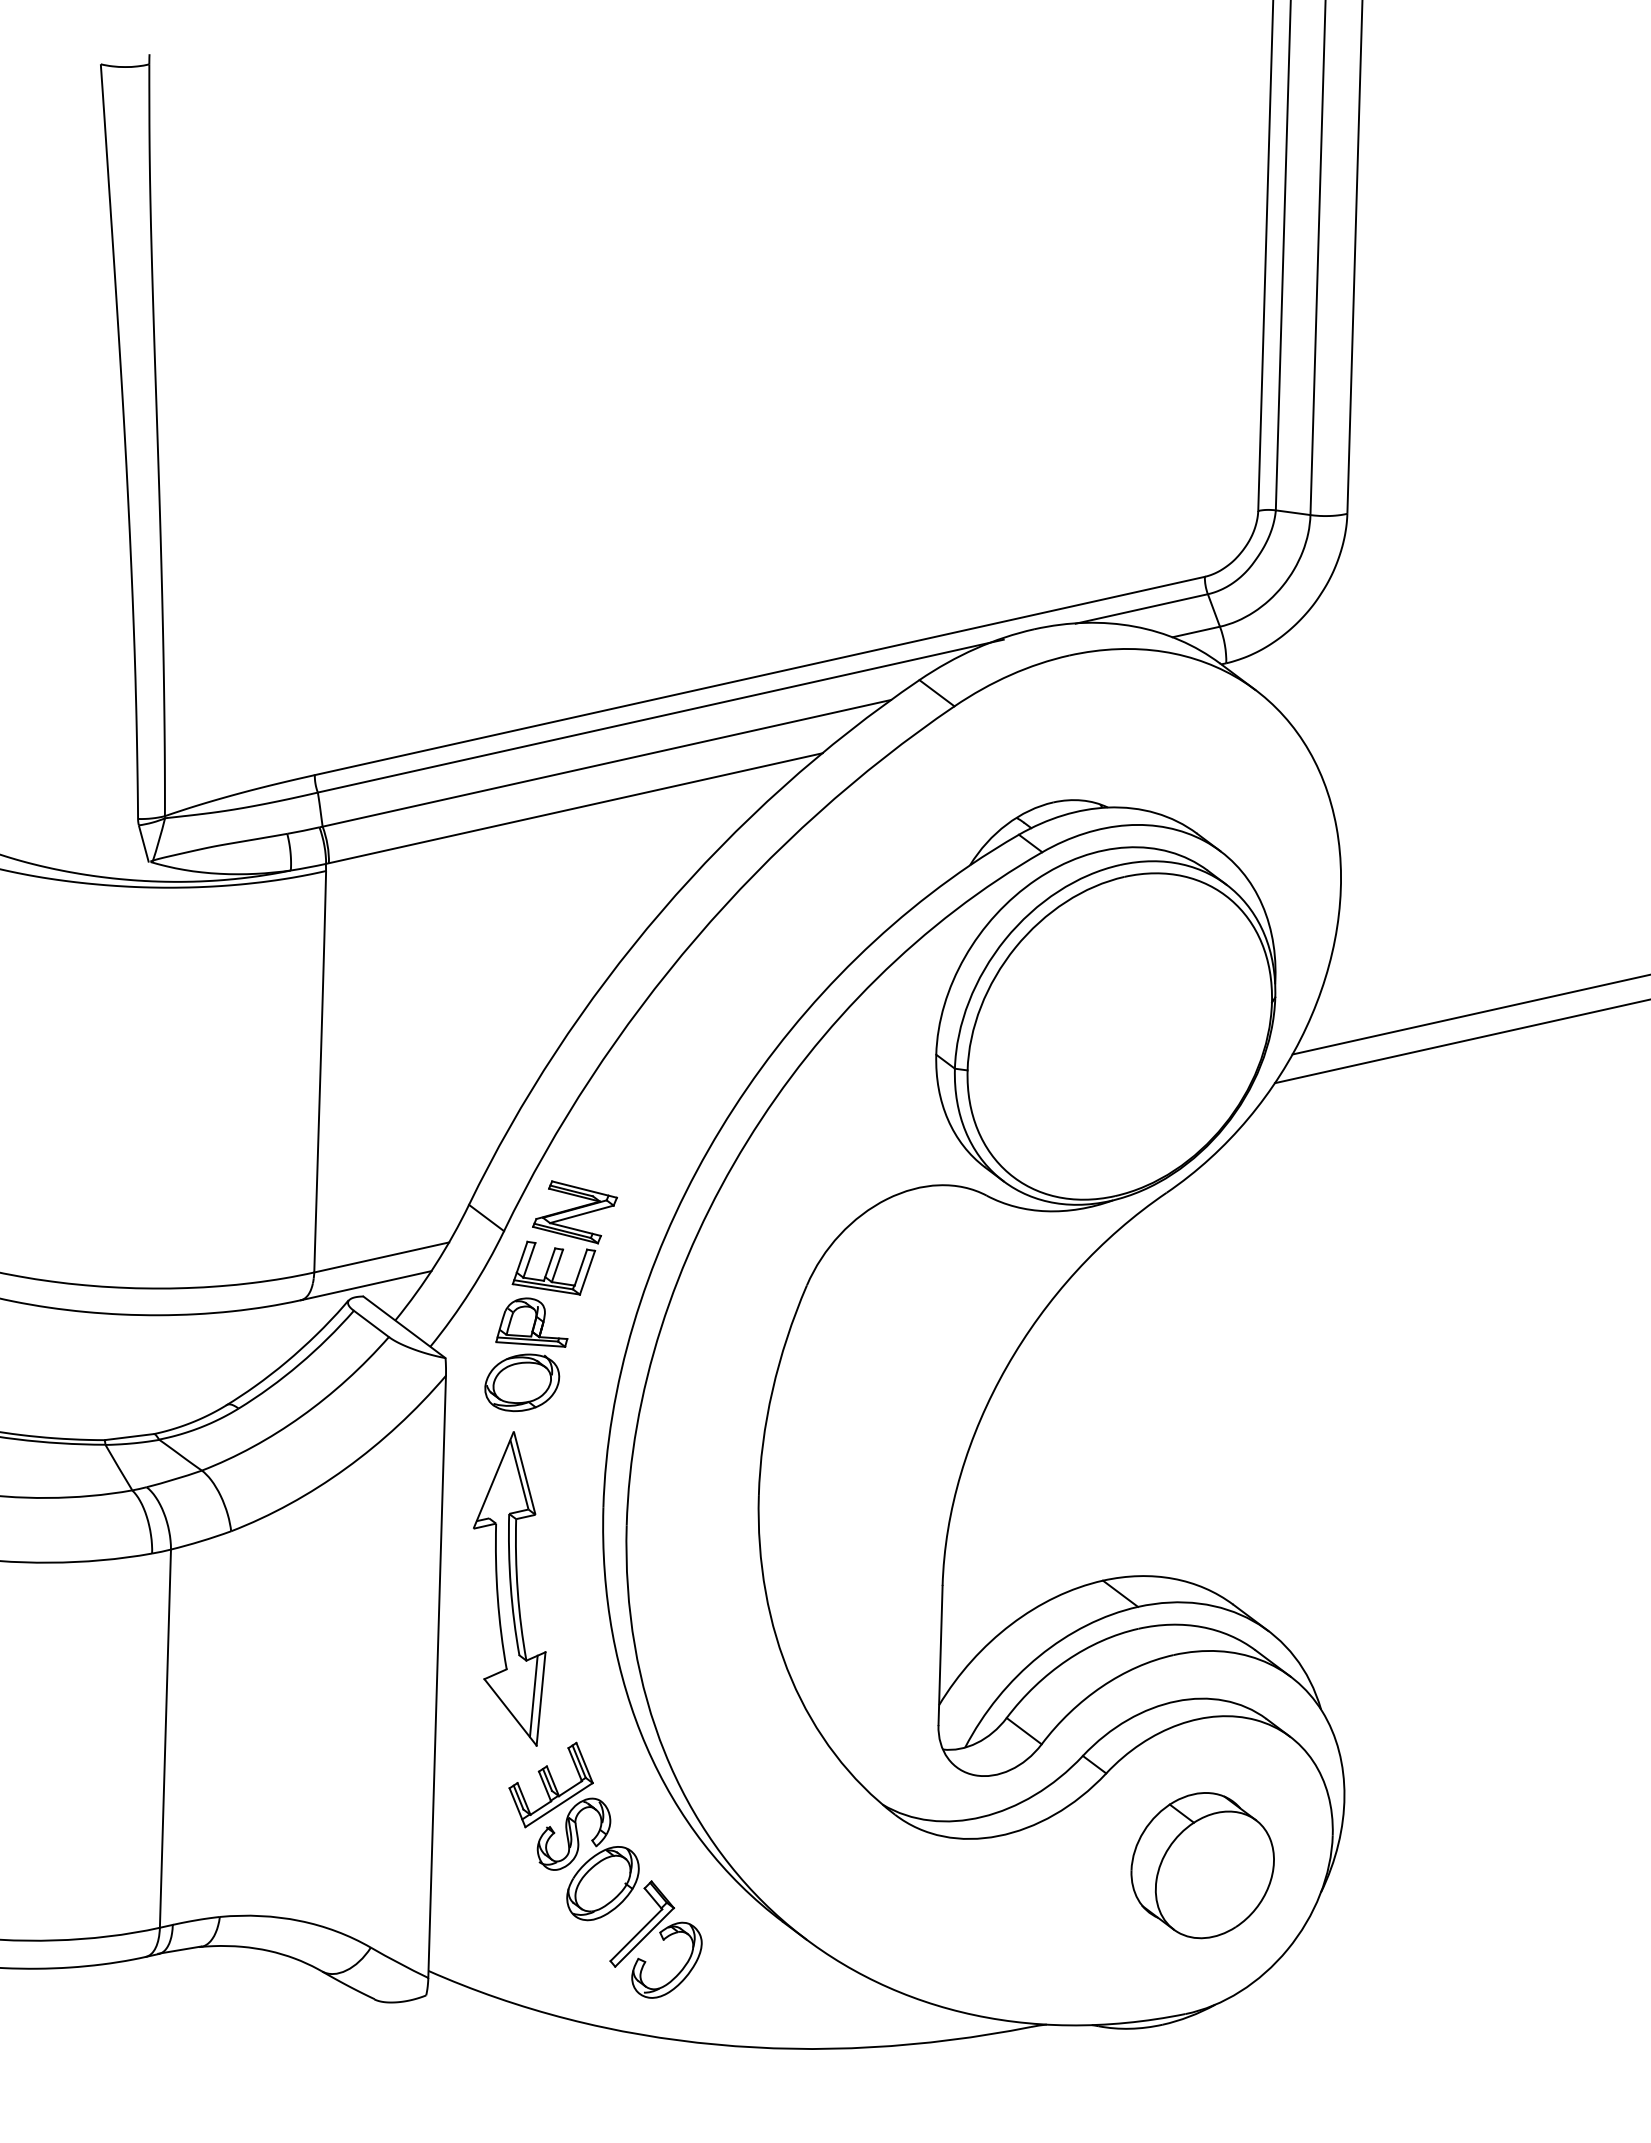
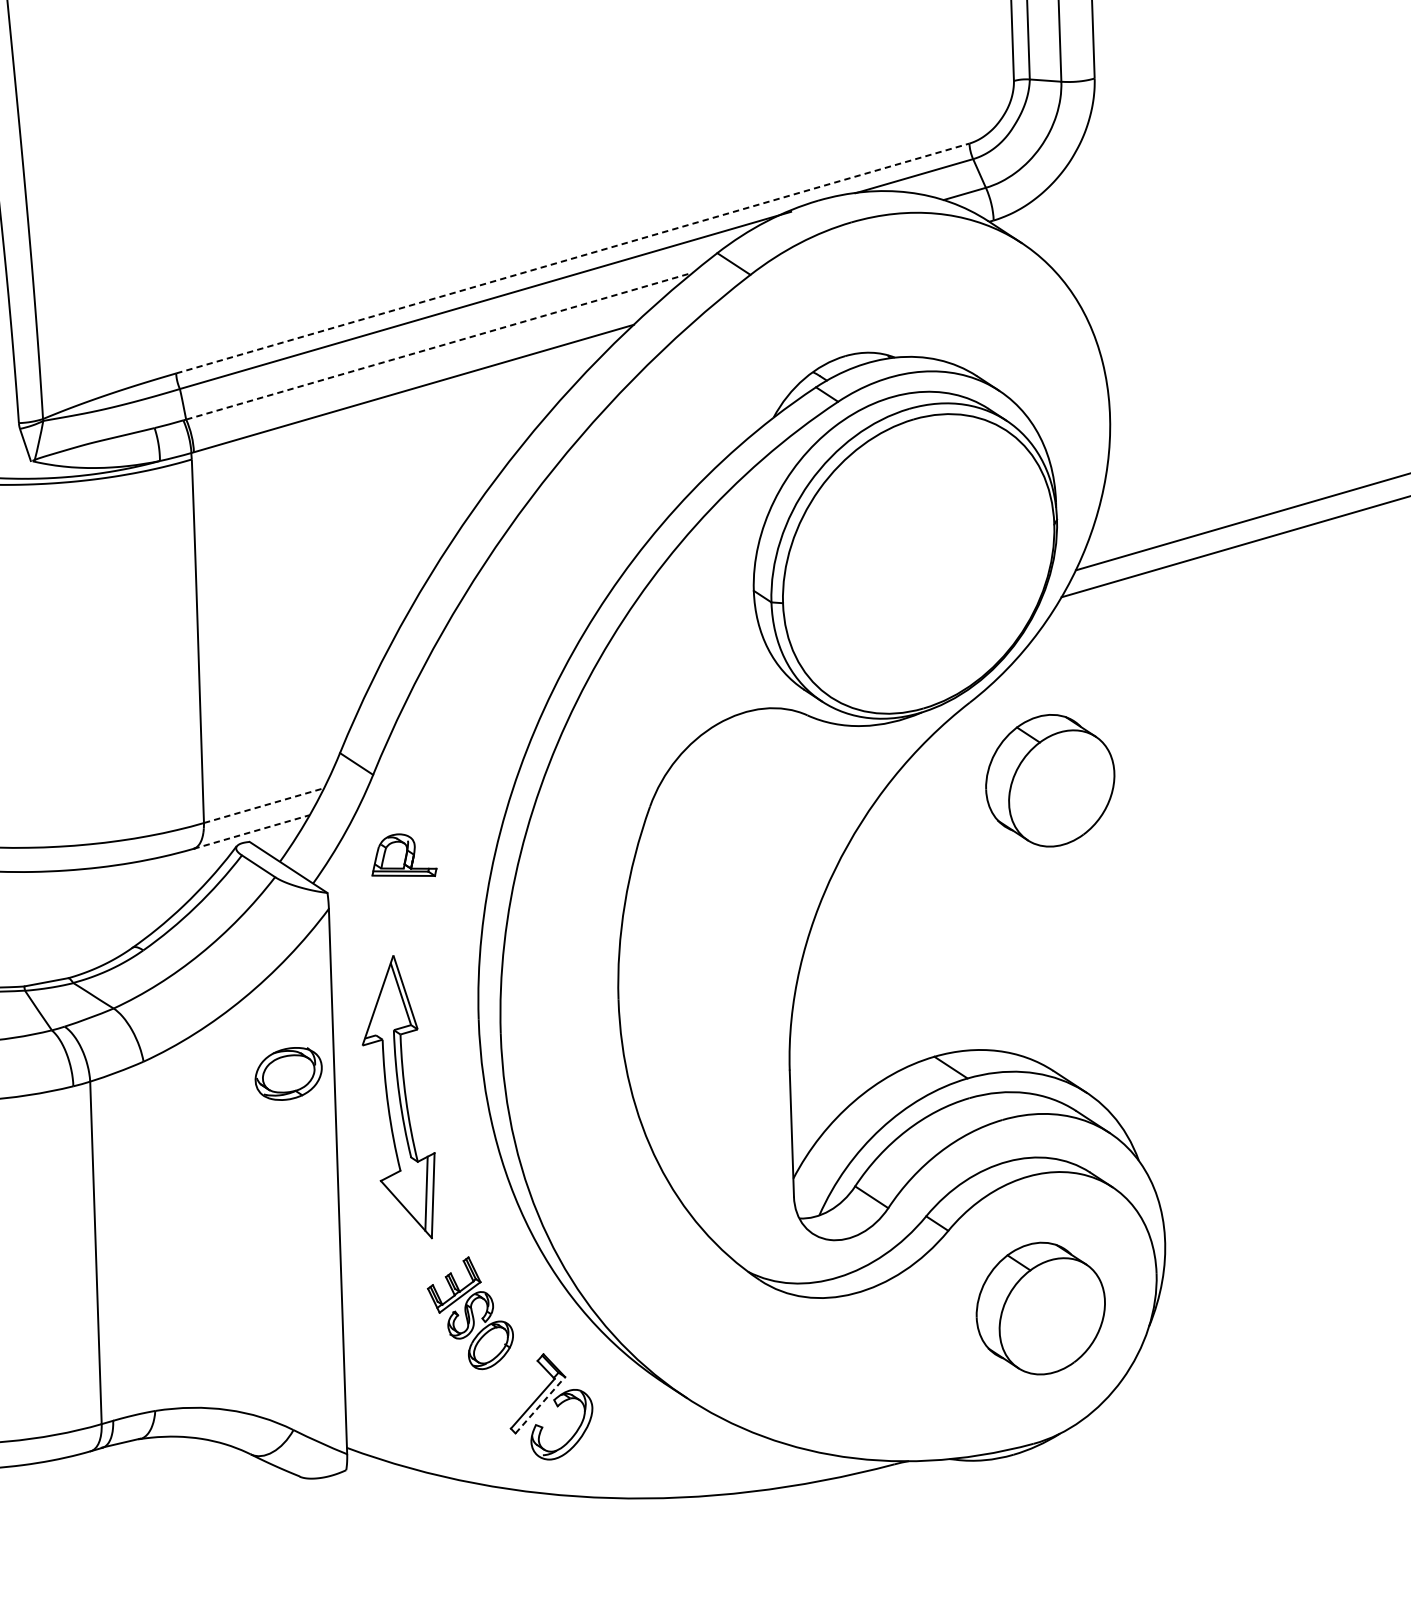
line: (759, 675) -> (572, 258), solid -> dashed
line: (607, 763) -> (440, 346), solid -> dashed
part: (564, 1237) -> (428, 777), removed
line: (382, 1257) -> (264, 805), solid -> dashed
part: (1249, 1284) -> (1050, 780), added
line: (366, 1285) -> (251, 831), solid -> dashed
part: (522, 1382) -> (288, 1073), moved
part: (573, 1831) -> (470, 1313), size x0.7
line: (644, 1937) -> (540, 1405), solid -> dashed

